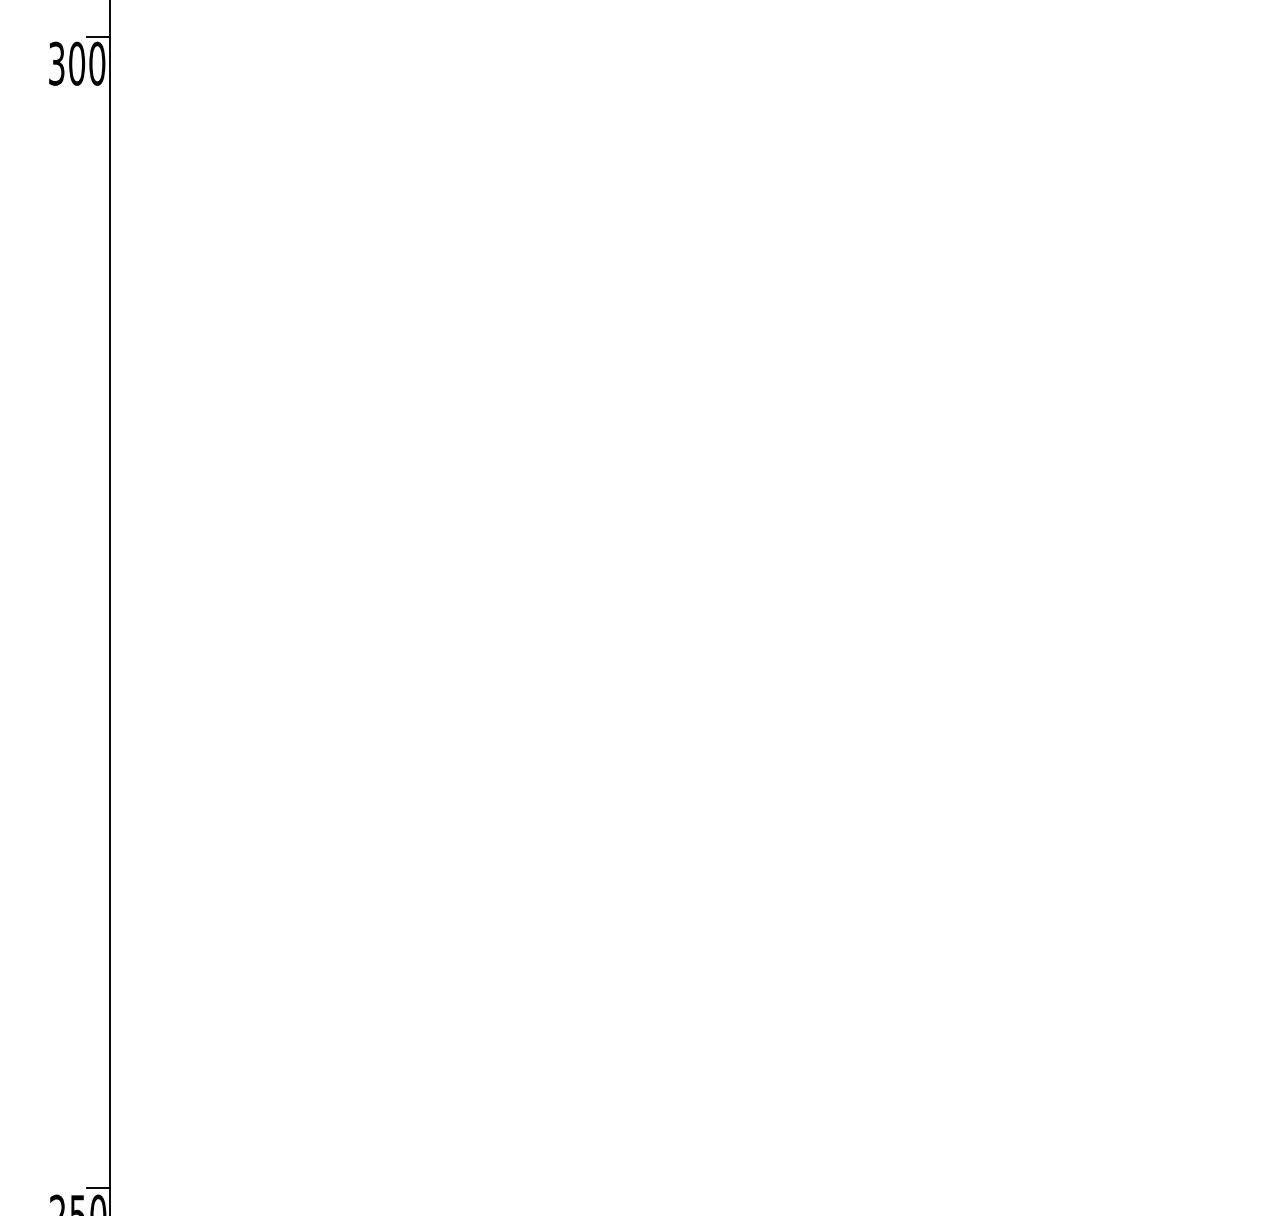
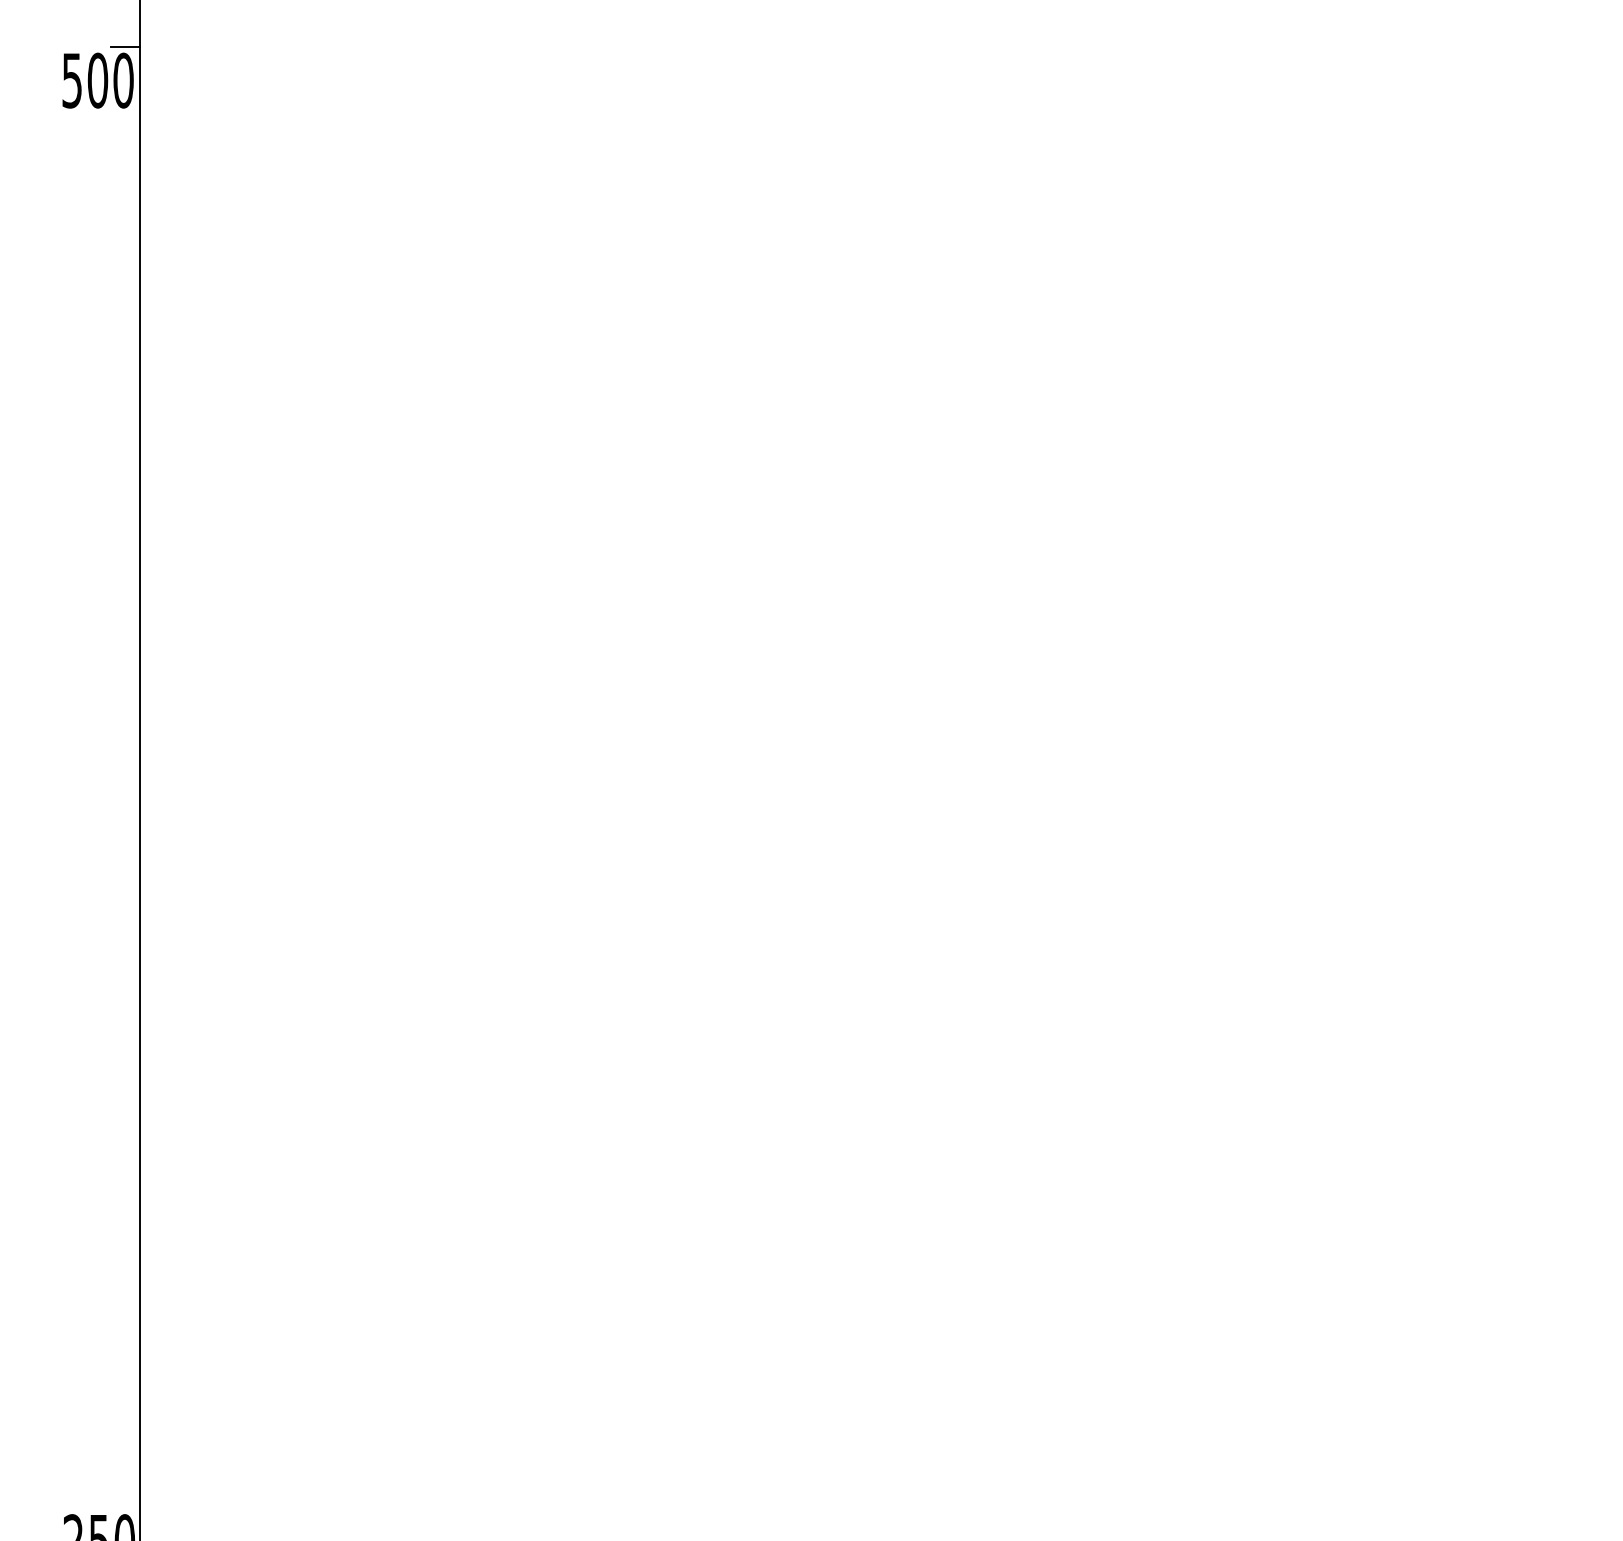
text: (56, 62) -> (71, 79), 300 -> 500
line: (98, 1187) -> (124, 1505), removed

